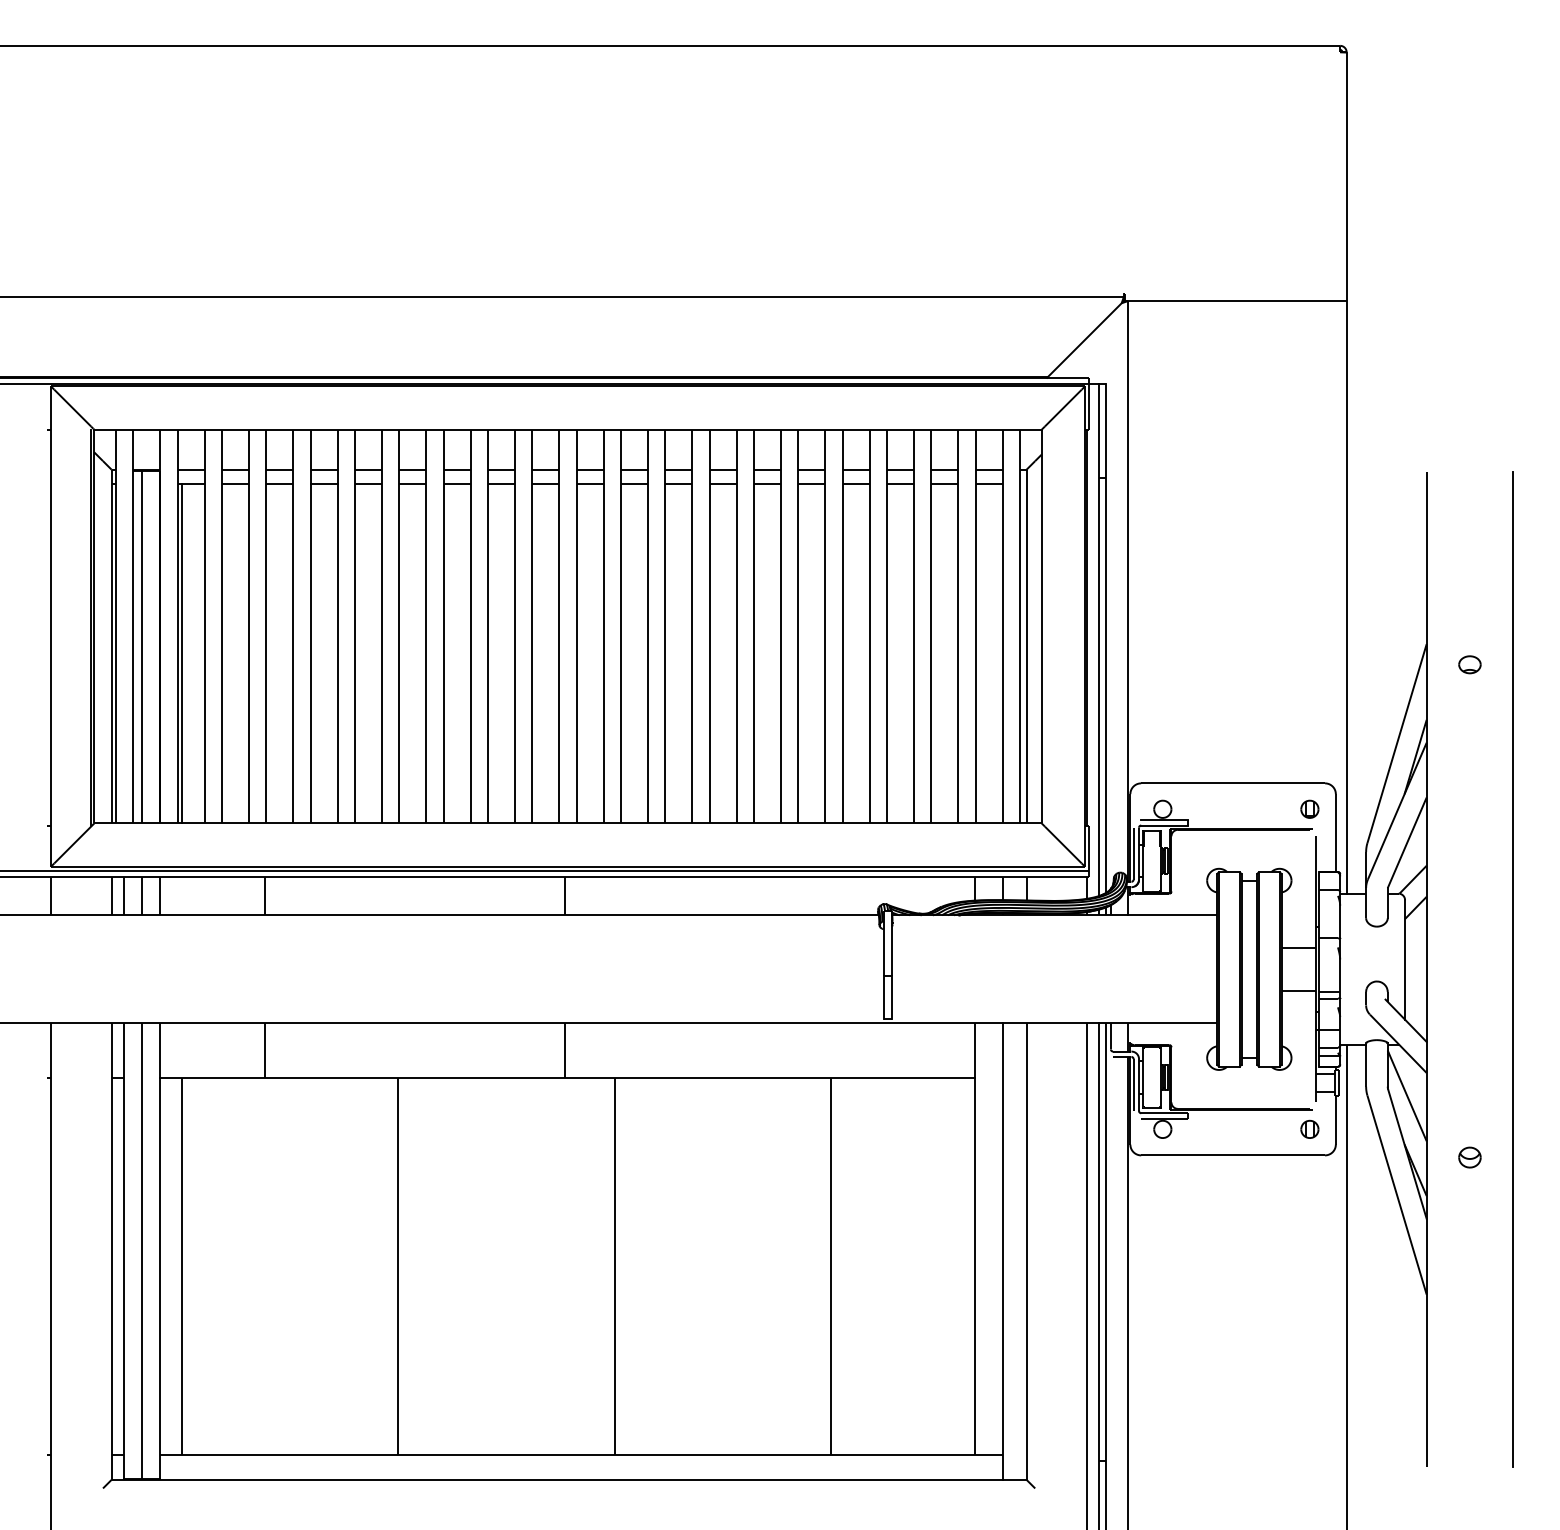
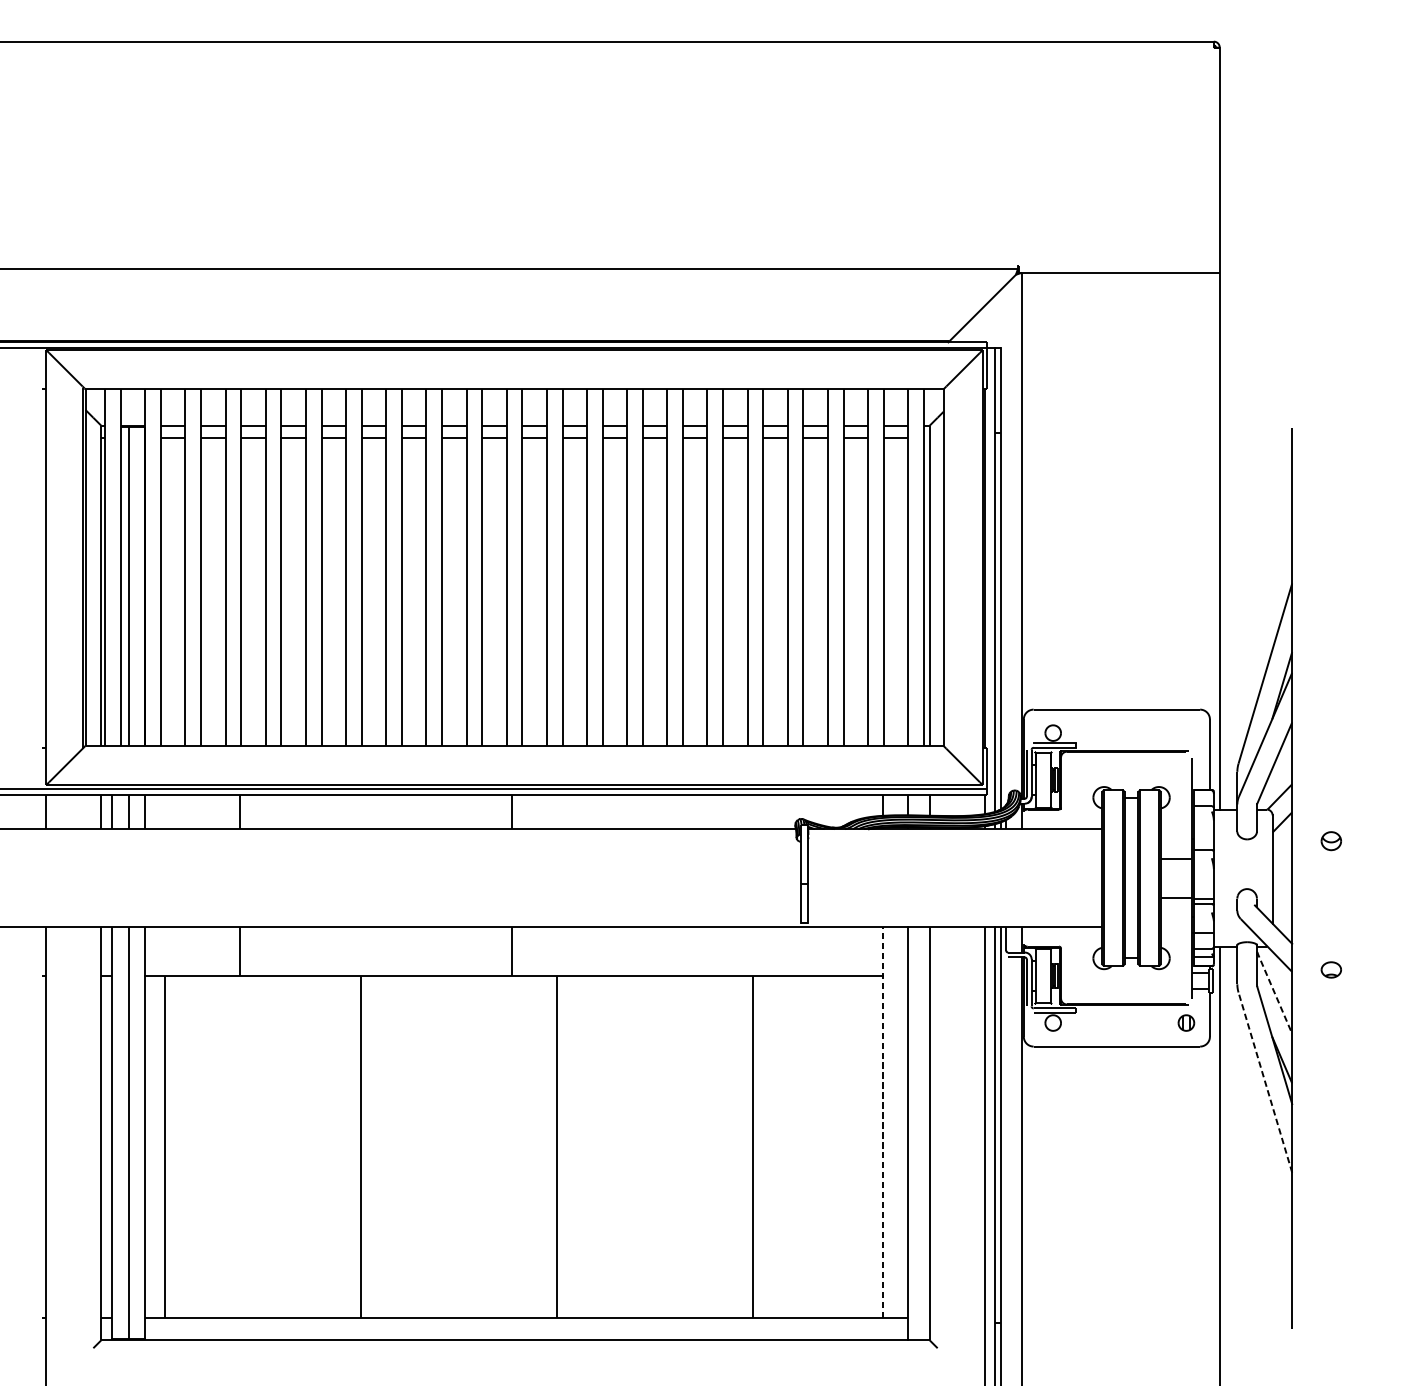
line: (181, 653) -> (164, 592), removed
part: (1469, 664) -> (1330, 969), moved
part: (1309, 808) -> (1186, 732), removed
line: (1513, 968) -> (1370, 877), removed
line: (1407, 1096) -> (1274, 993), solid -> dashed
part: (1469, 1157) -> (1330, 841), moved
line: (1397, 1195) -> (1265, 1082), solid -> dashed
line: (974, 1239) -> (882, 1122), solid -> dashed

